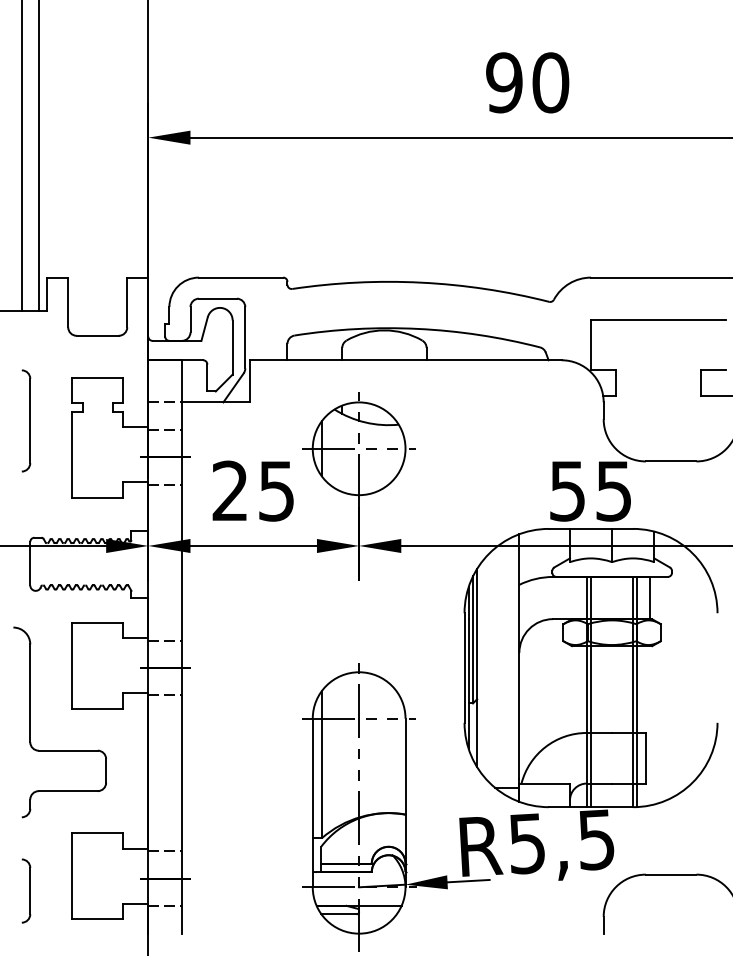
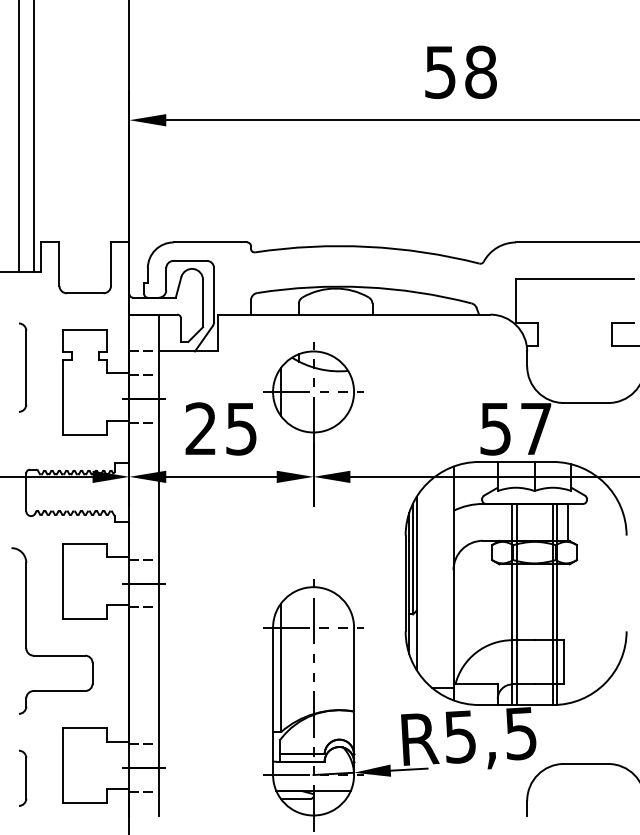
text: (527, 82) -> (460, 72), 90 -> 58
text: (613, 491) -> (535, 429), 55 -> 57

